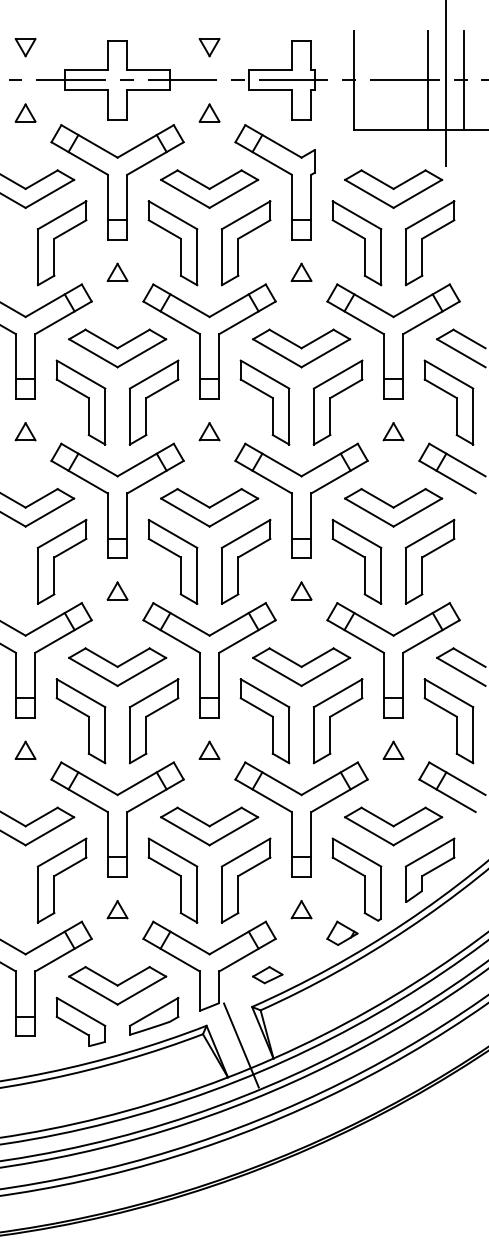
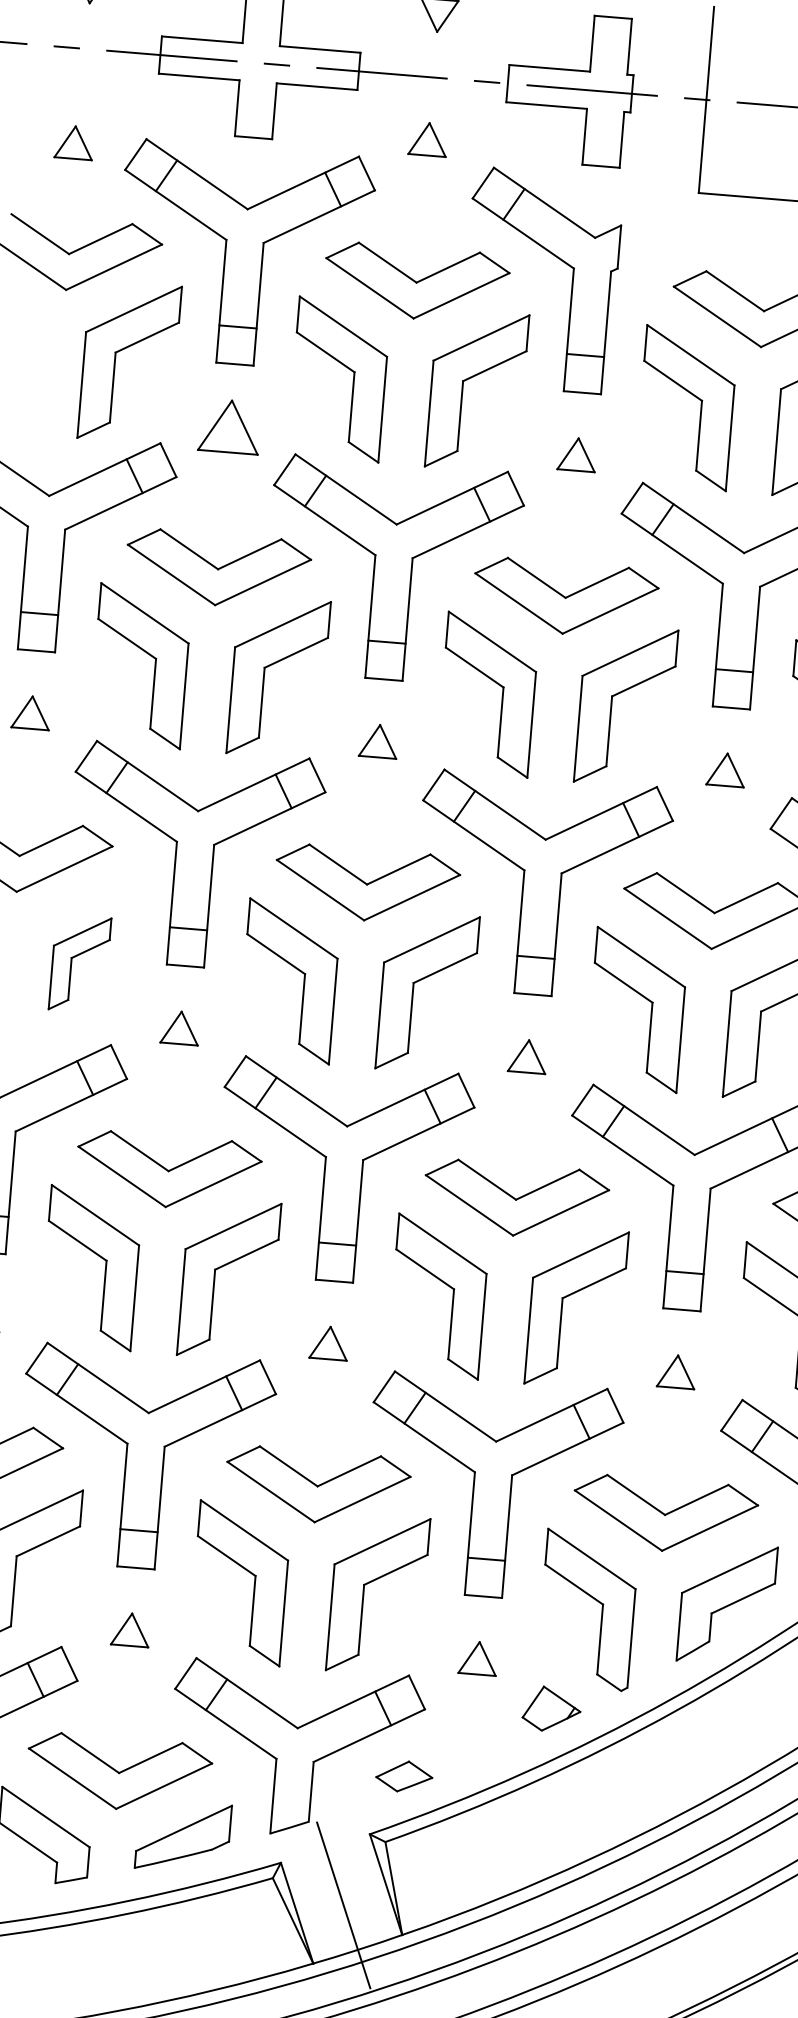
part: (25, 112) -> (74, 141), moved
part: (117, 271) -> (229, 424), size x1.6
part: (61, 561) -> (78, 963), size x0.6

